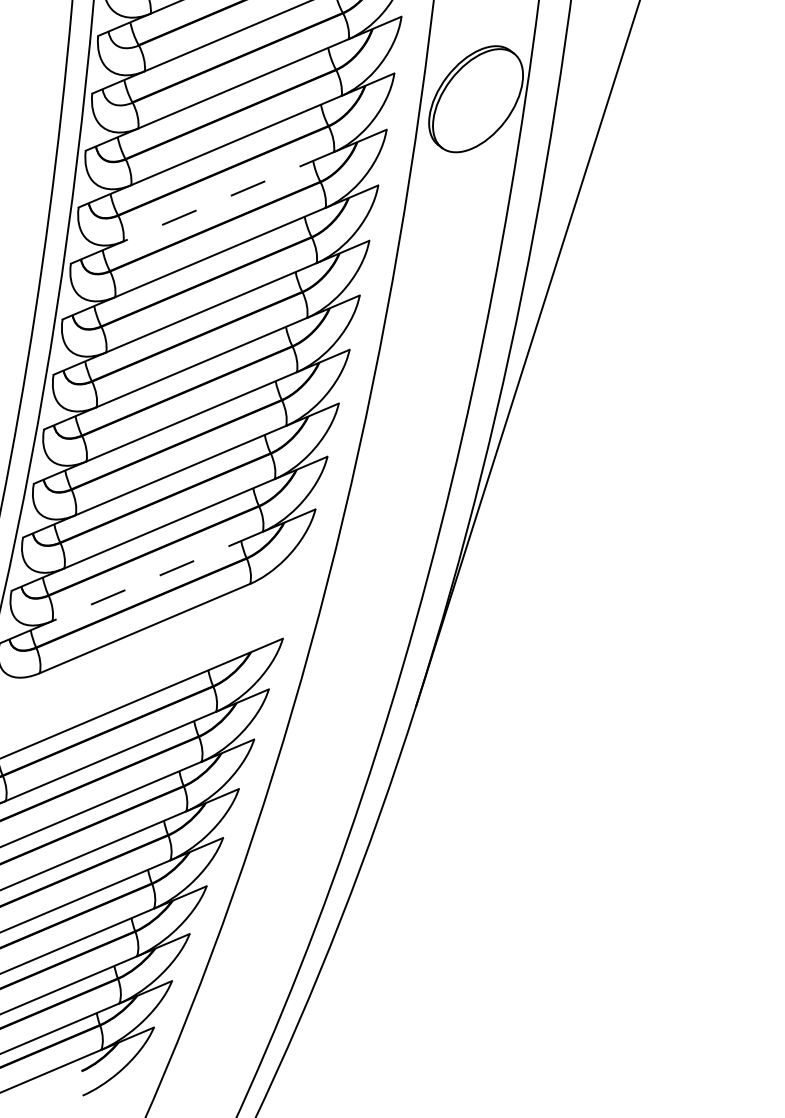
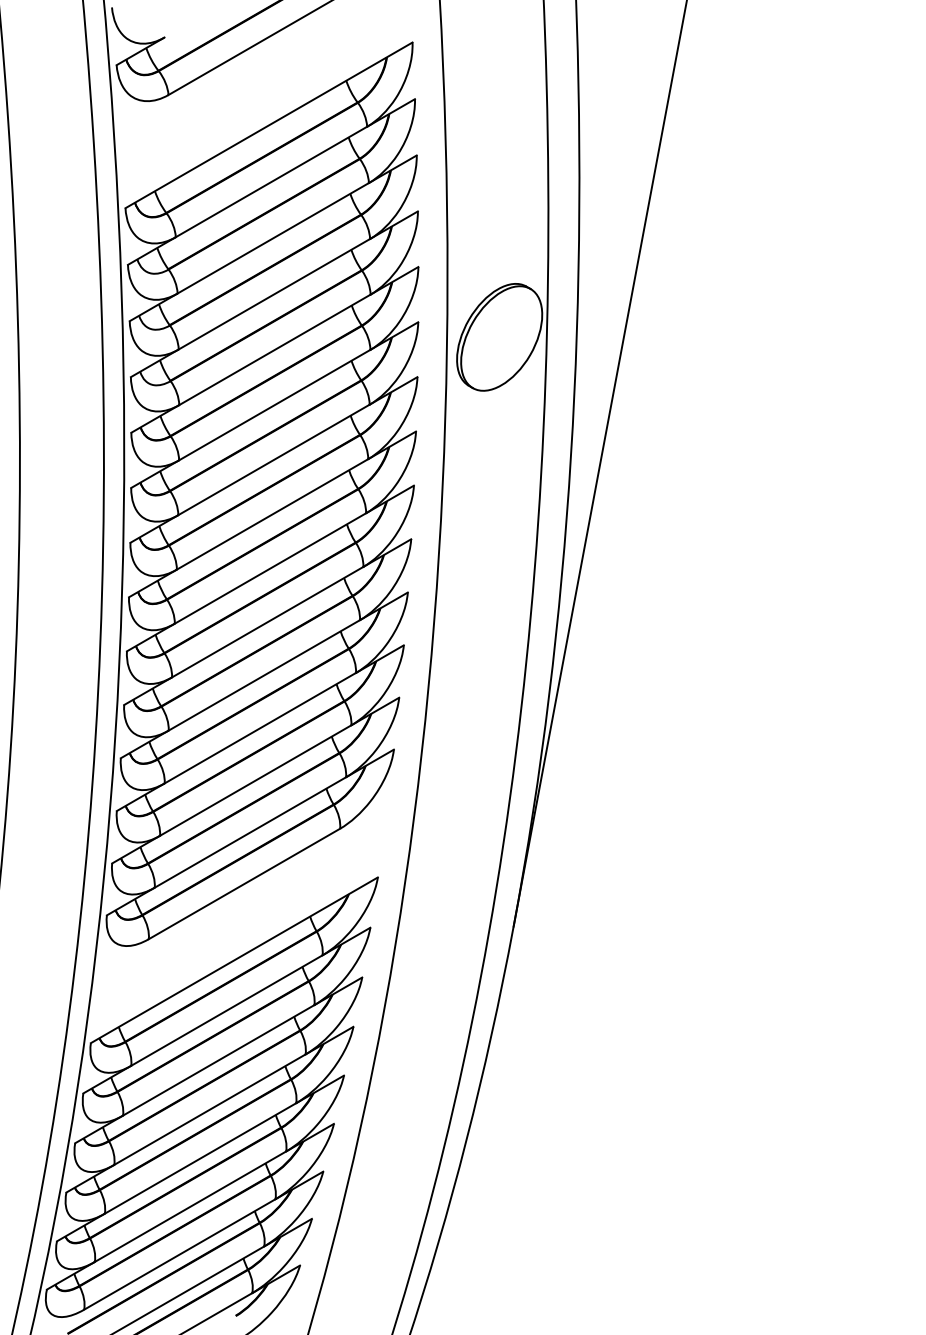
line: (228, 197) -> (273, 460), dashed -> solid
line: (156, 576) -> (249, 832), dashed -> solid

